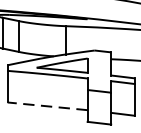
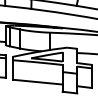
line: (46, 106) -> (37, 82), dashed -> solid

